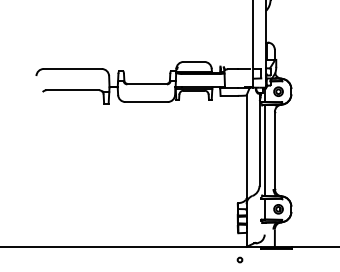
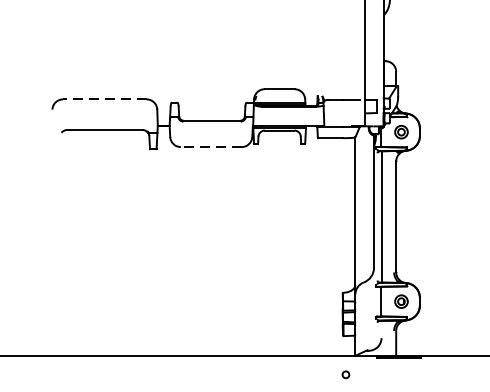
line: (72, 68) -> (104, 98), solid -> dashed
line: (146, 102) -> (211, 147), solid -> dashed

